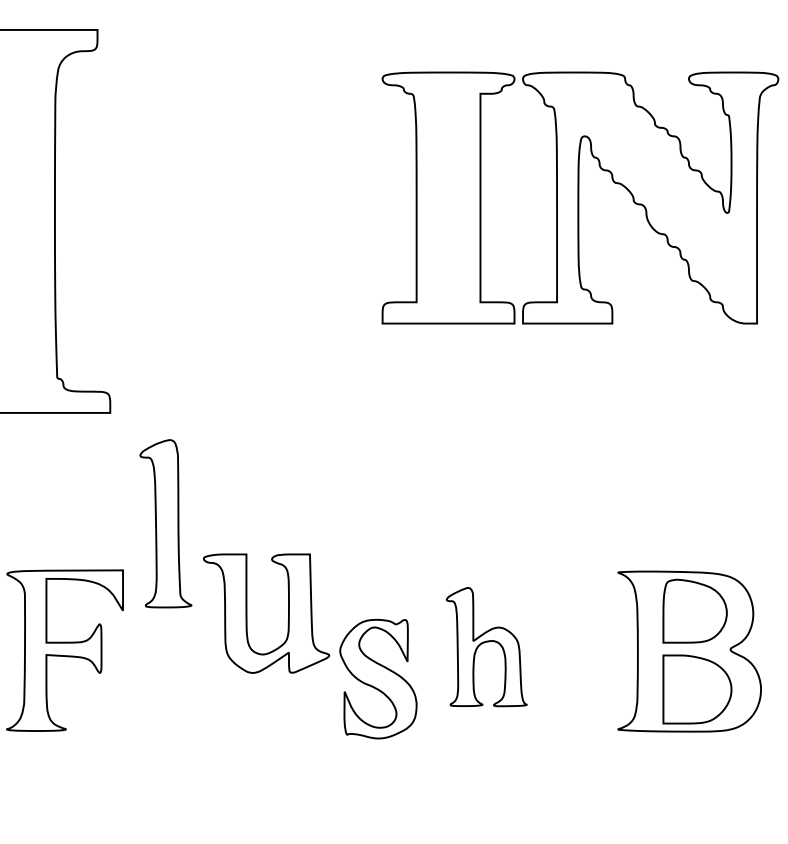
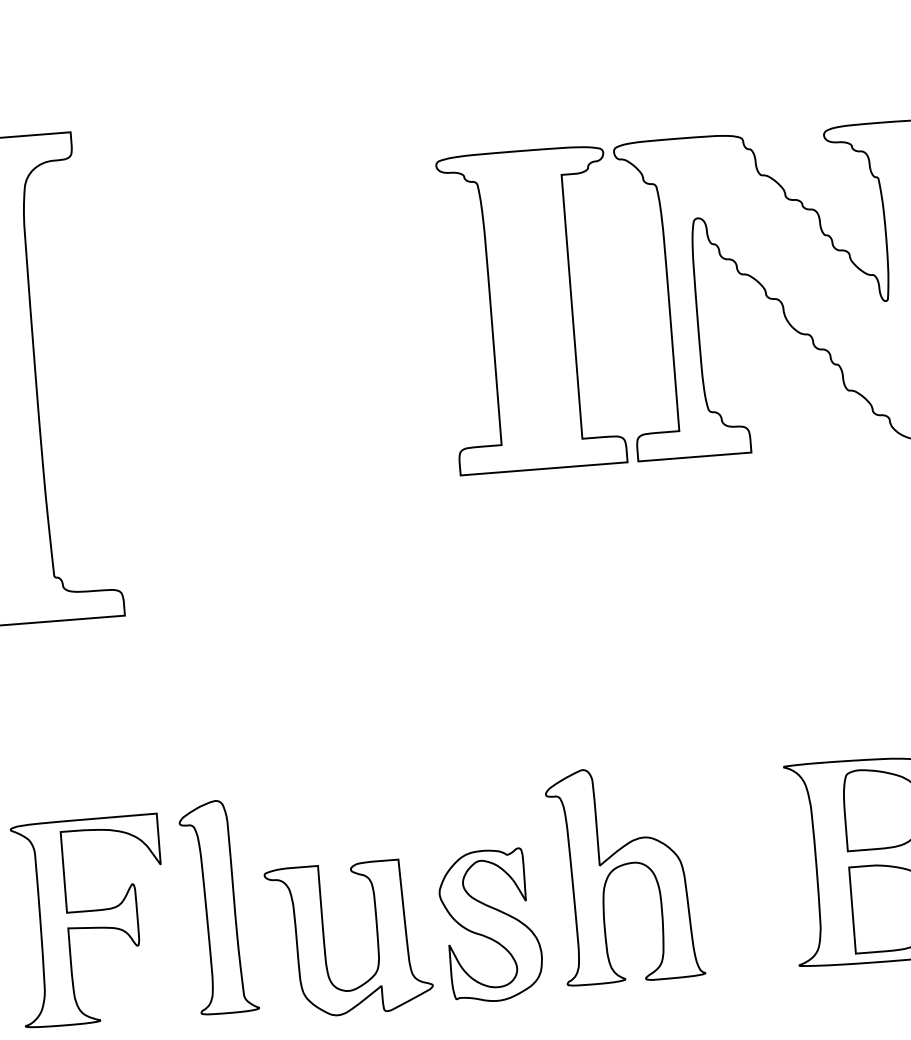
part: (165, 523) -> (218, 906), moved
part: (247, 613) -> (325, 940), moved
part: (486, 646) -> (624, 873), size x1.43

